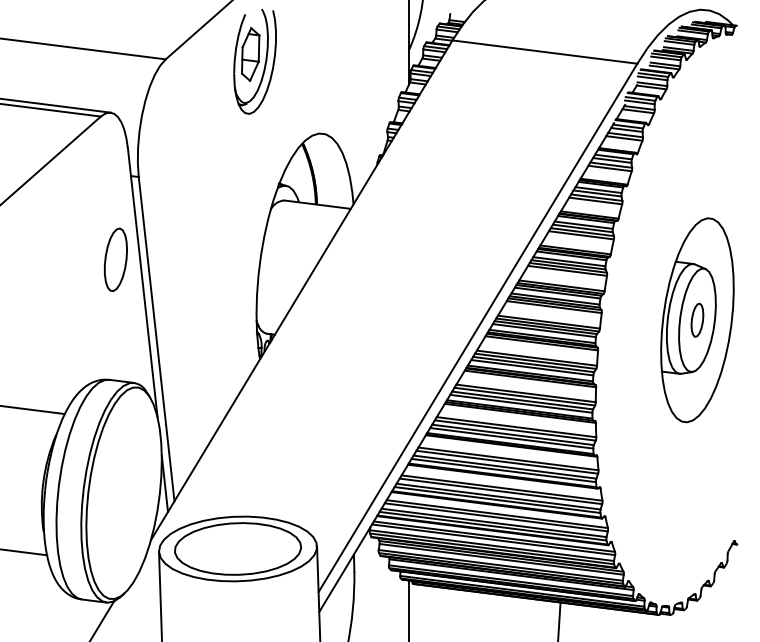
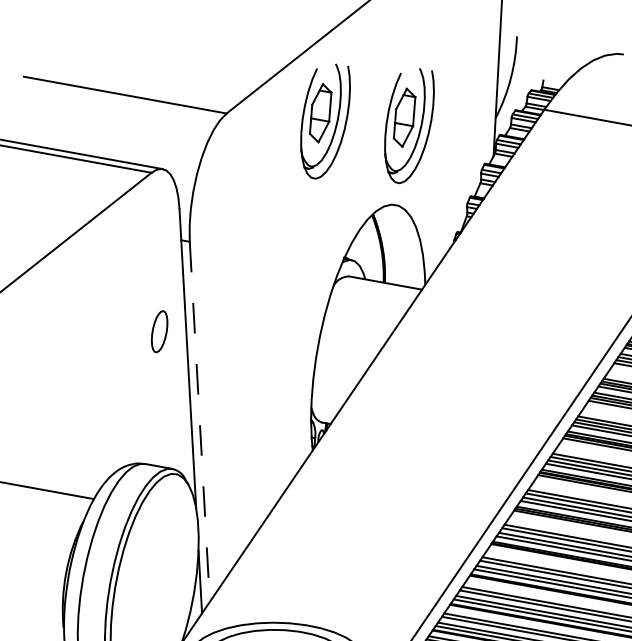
part: (330, 61) -> (408, 125), added
part: (115, 259) -> (159, 331), size x0.6
line: (156, 339) -> (199, 422), solid -> dashed

